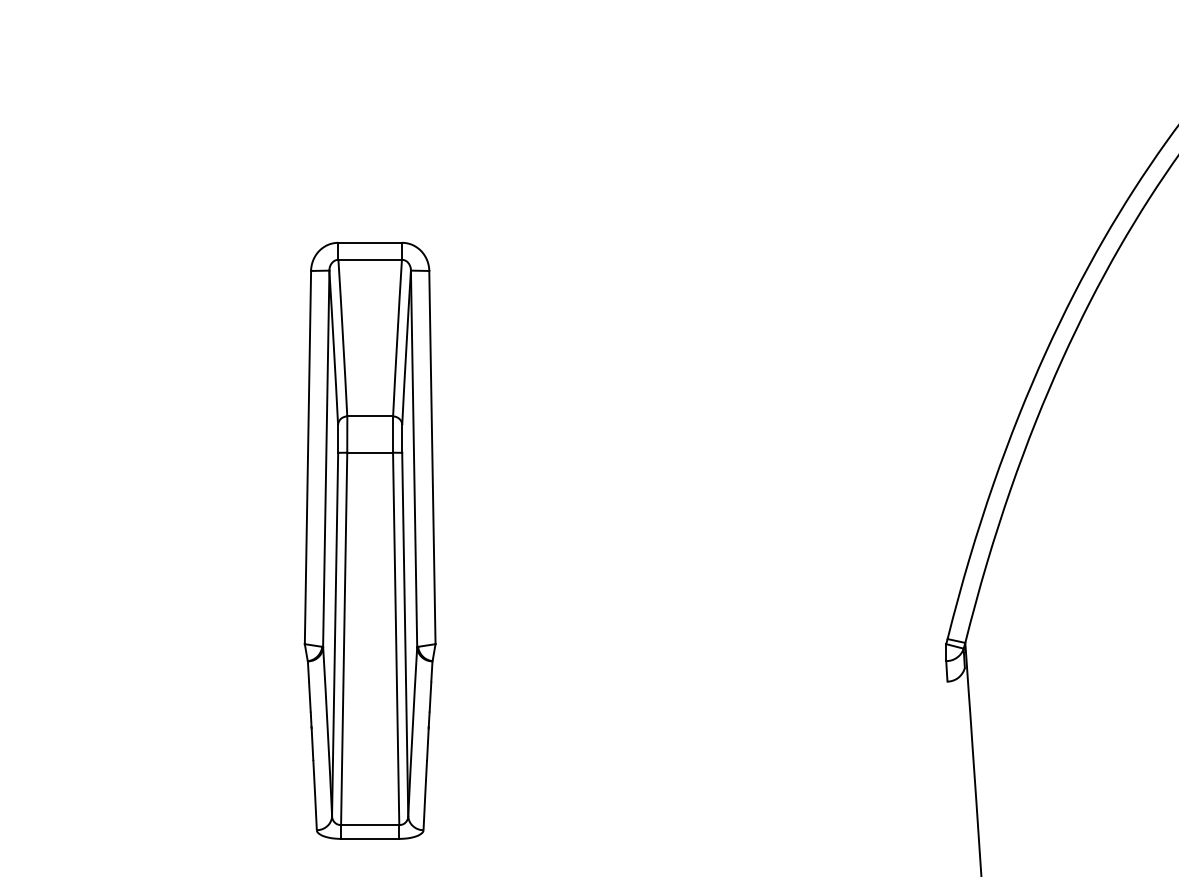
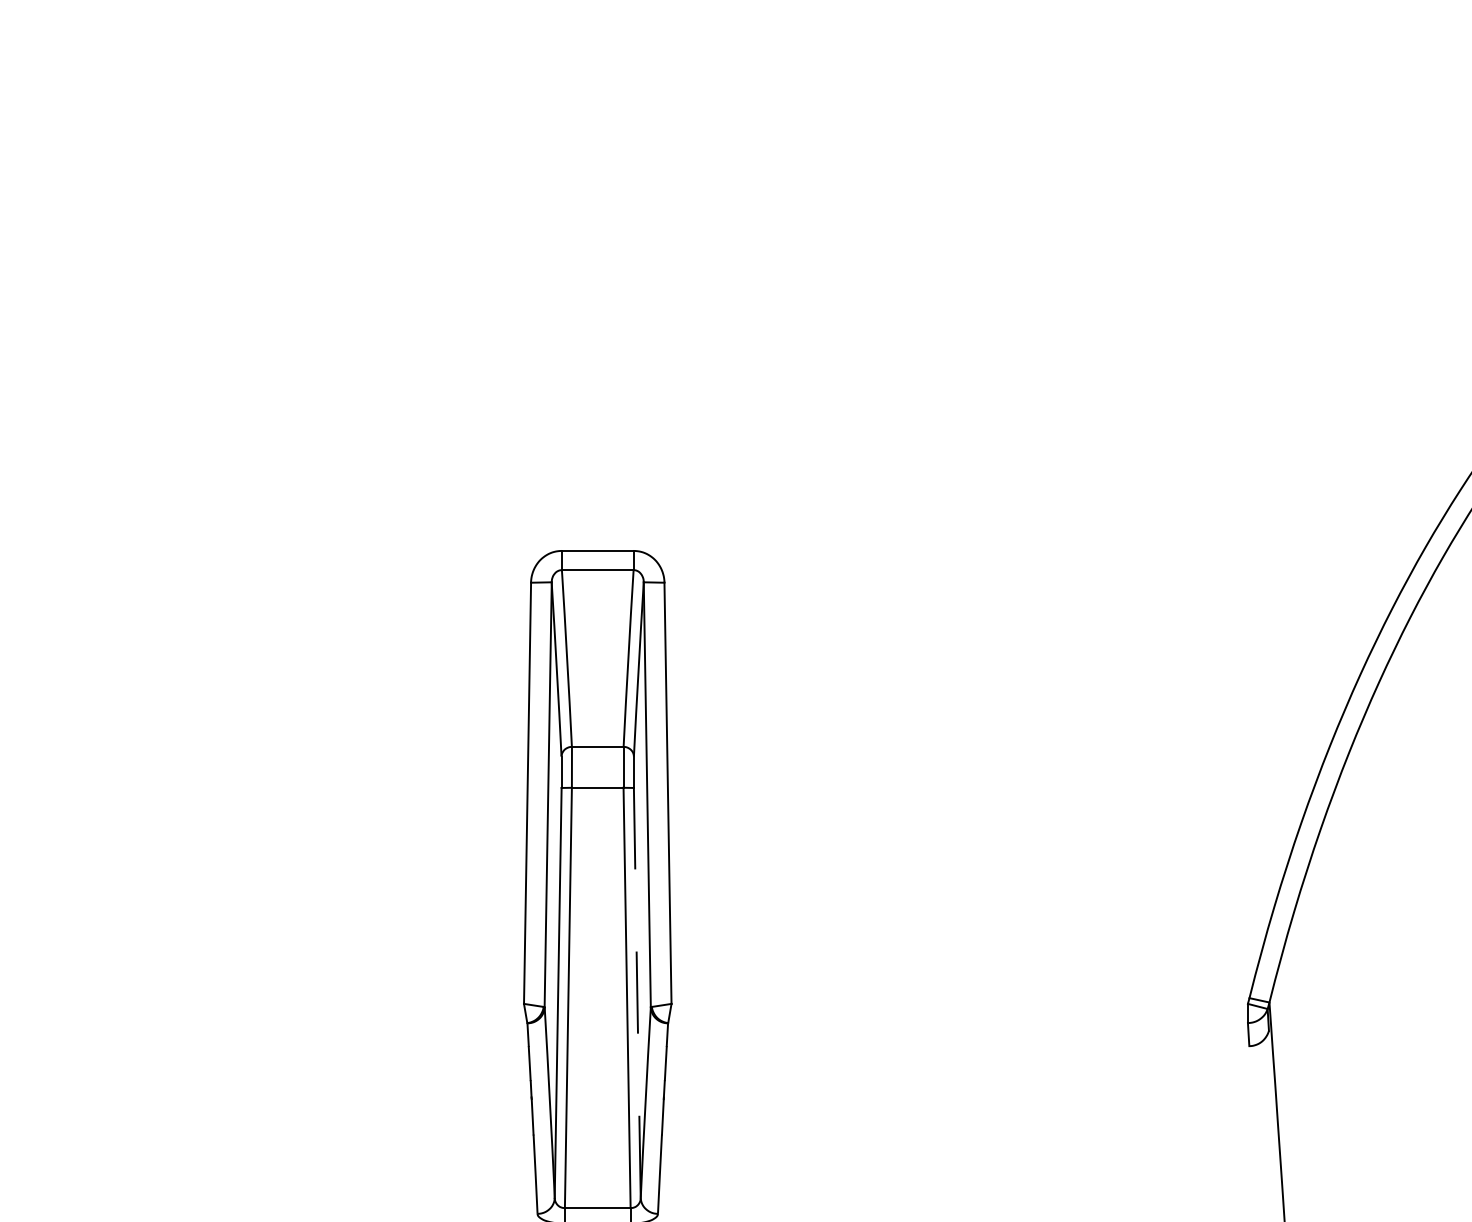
line: (405, 634) -> (637, 992), solid -> dashed

